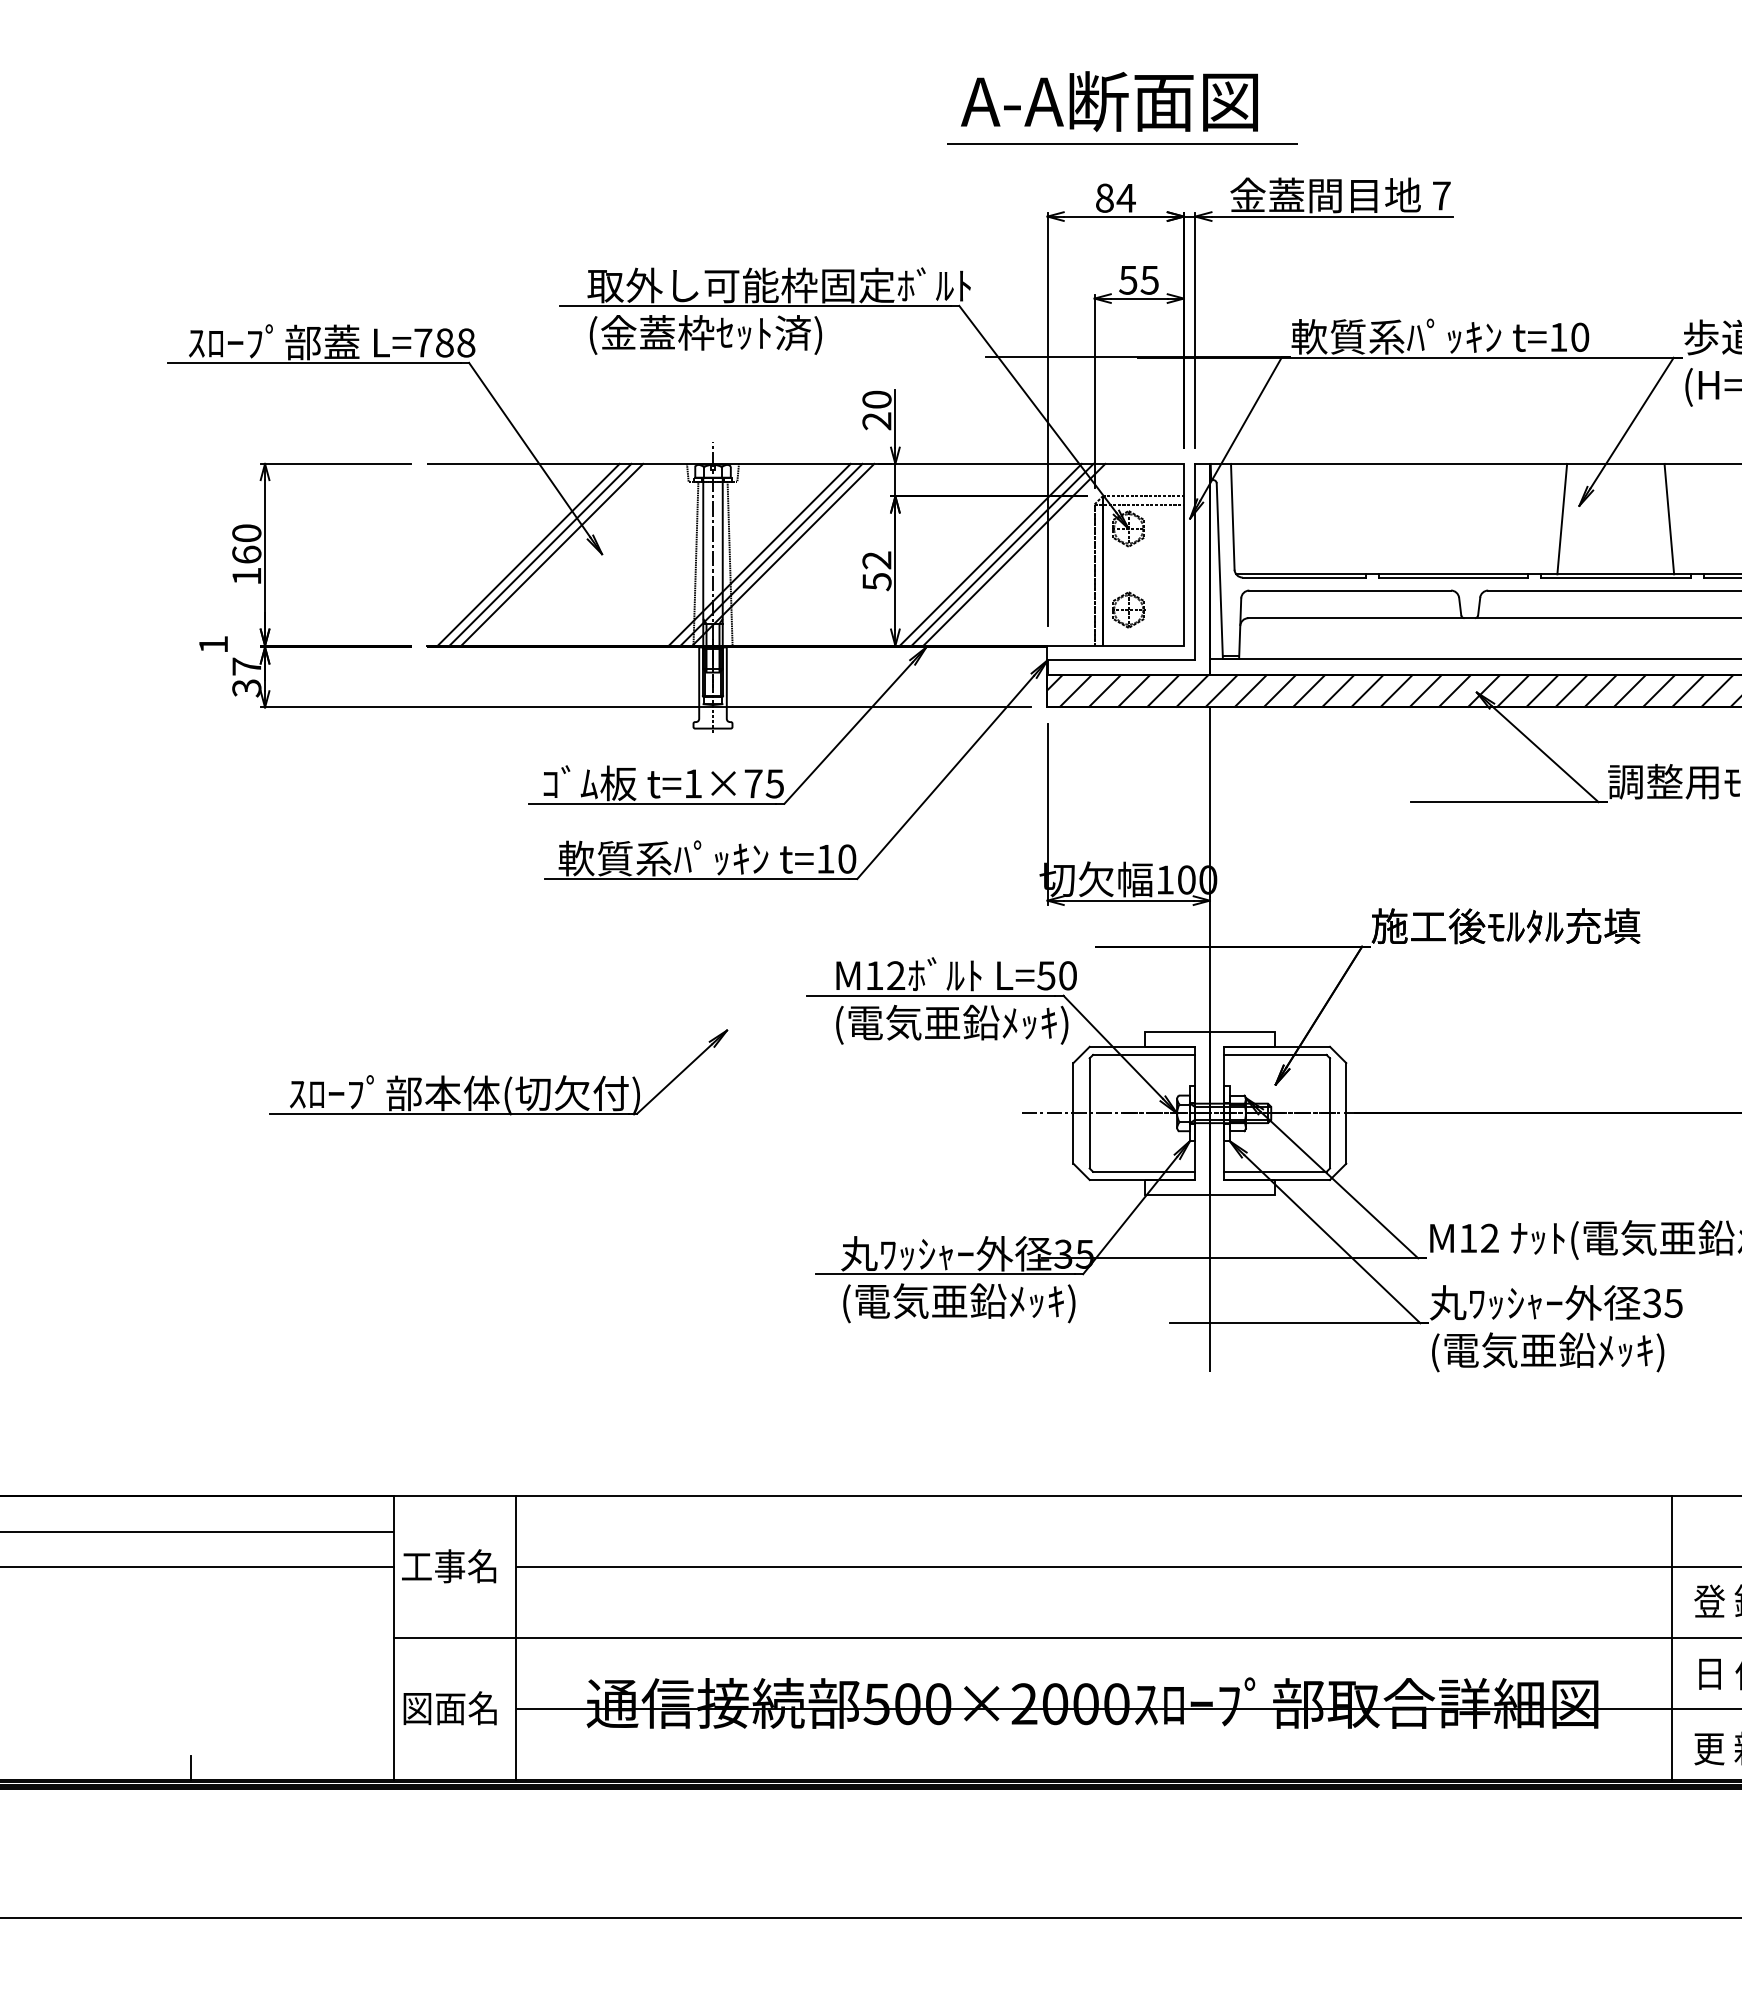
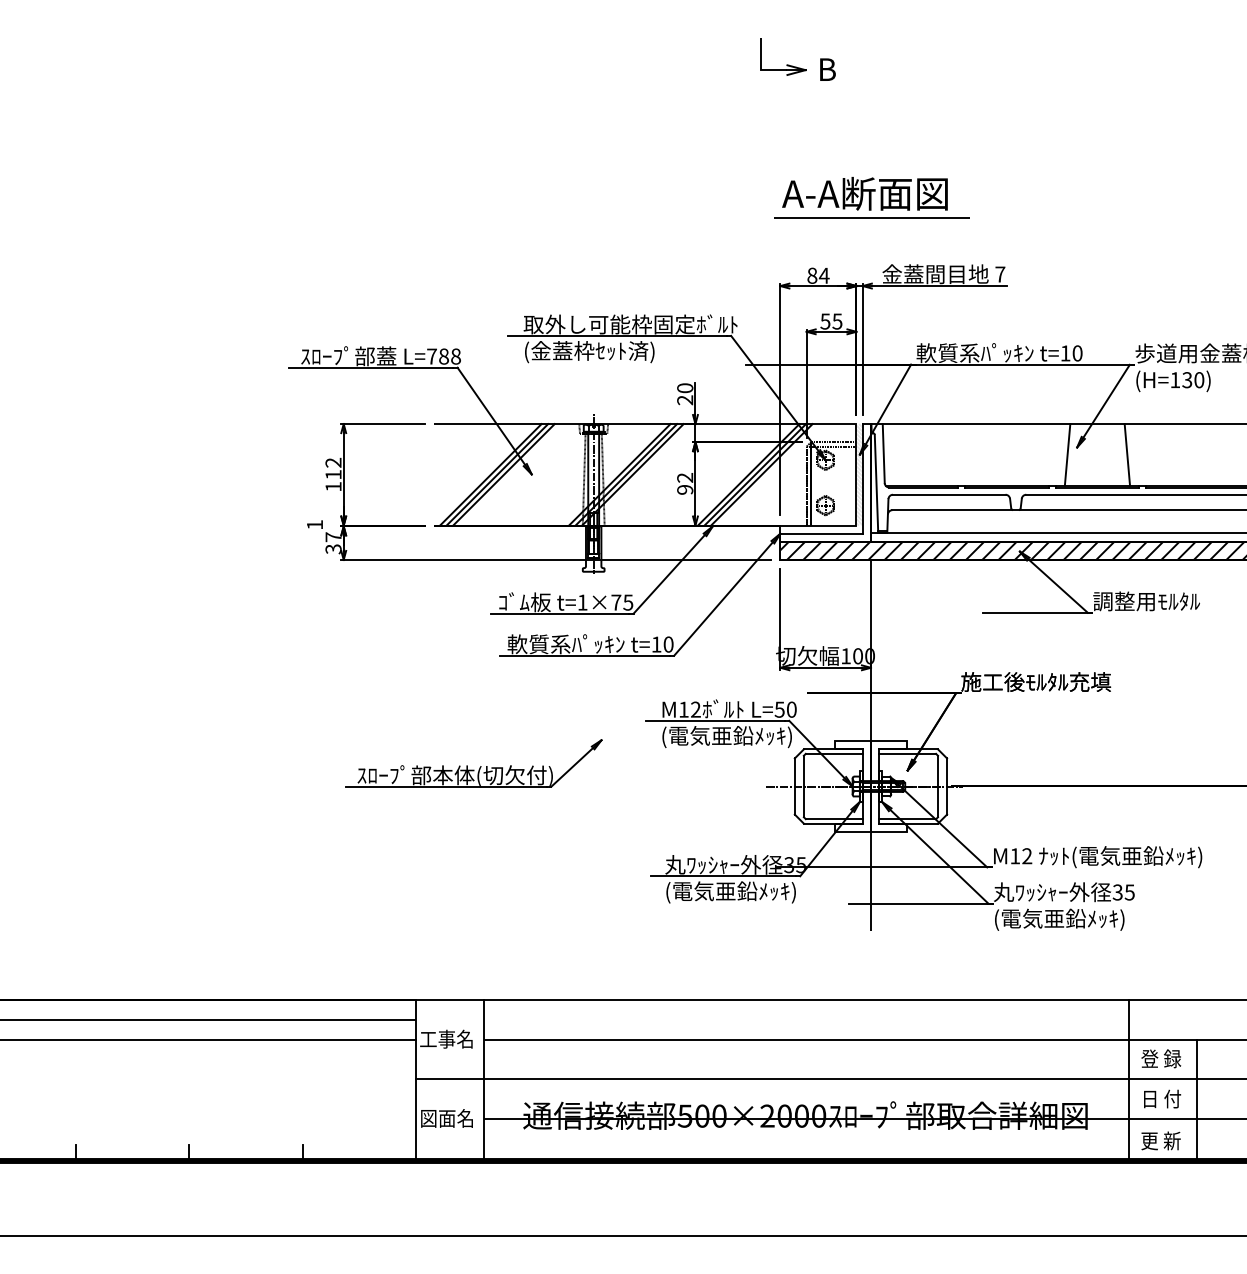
part: (1121, 108) -> (871, 197), moved
text: (246, 543) -> (333, 468), 160 -> 112
hatch: (1189, 554) -> (859, 474), added
text: (877, 581) -> (685, 489), 52 -> 92

